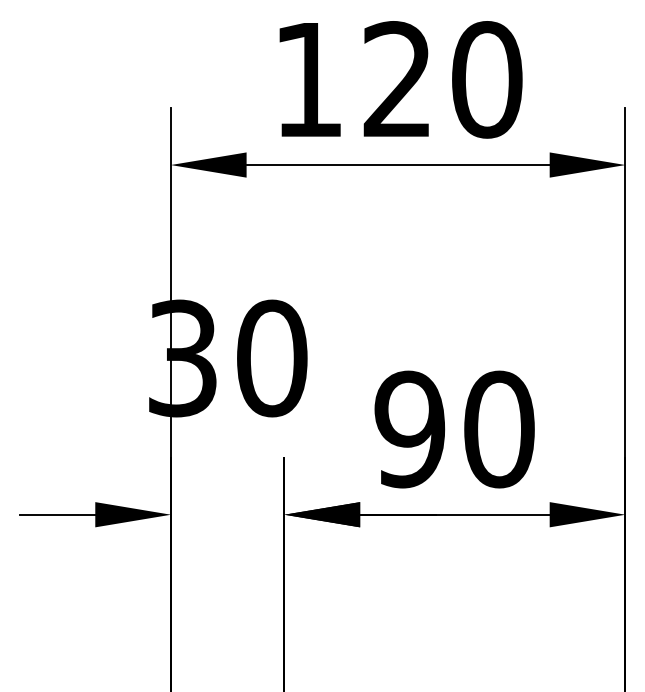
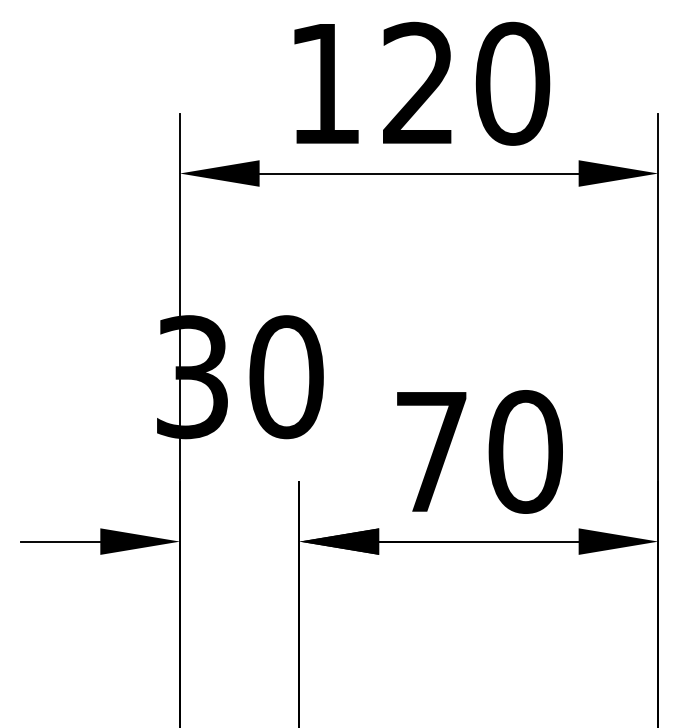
text: (409, 429) -> (431, 451), 90 -> 70

